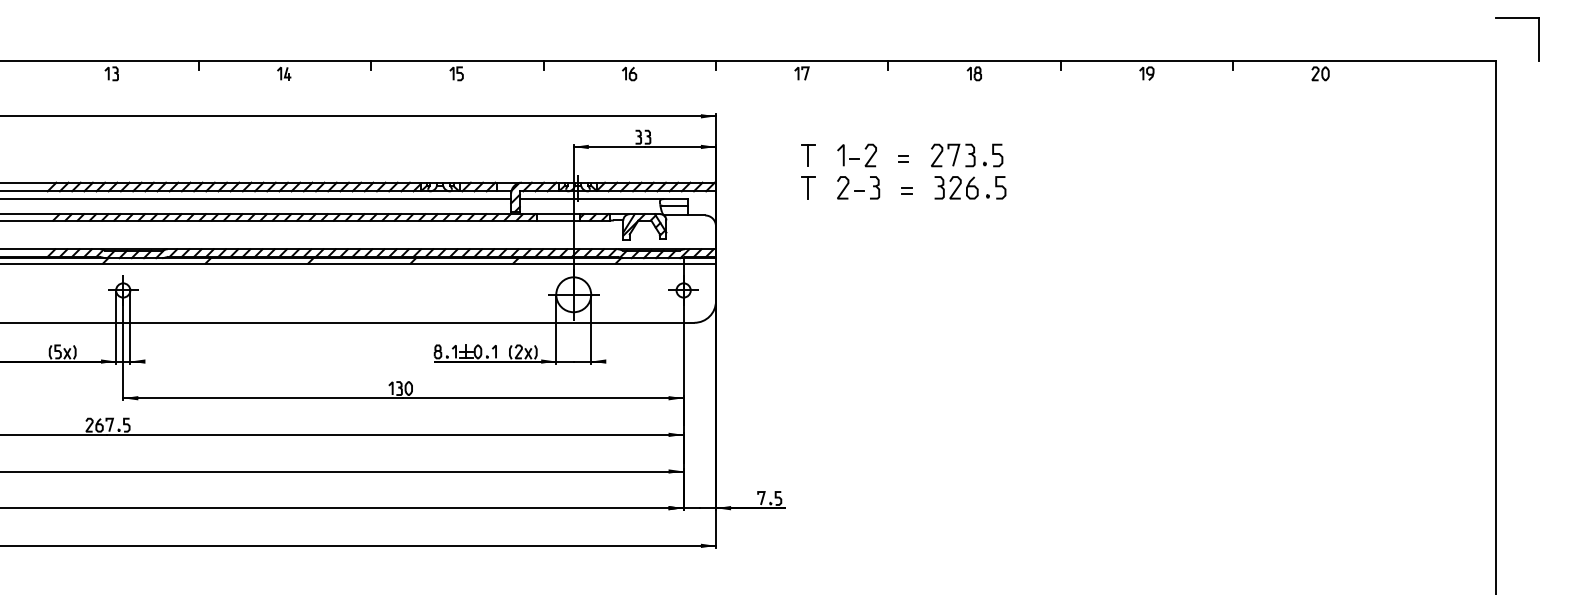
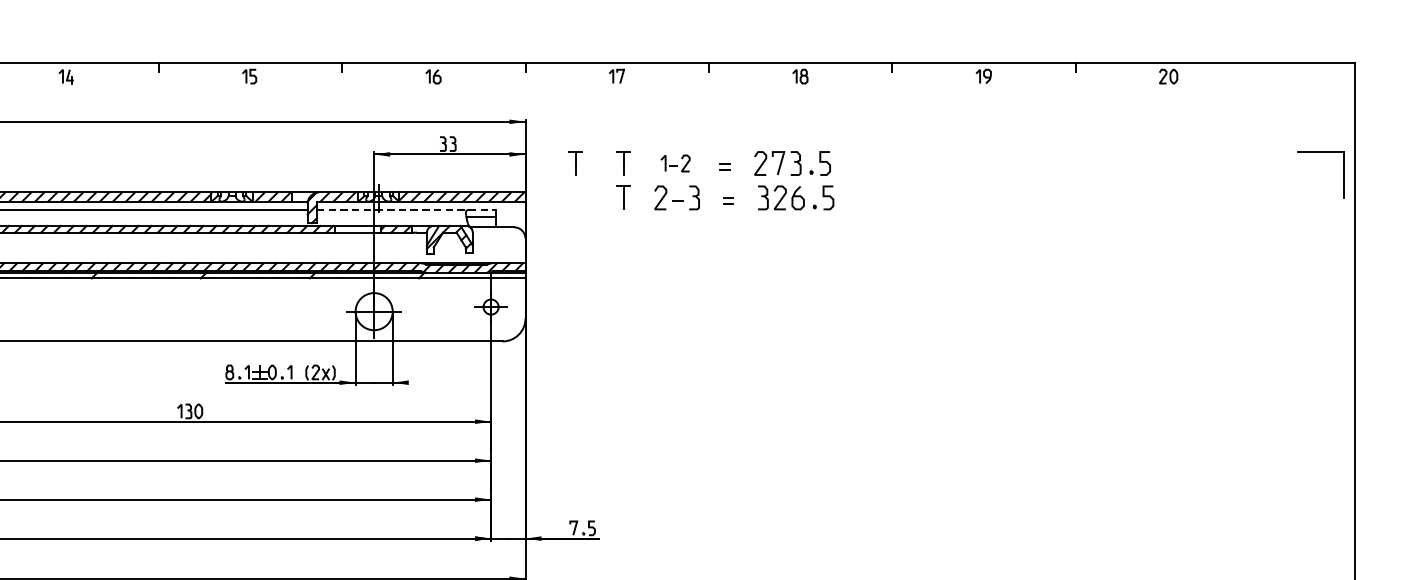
part: (1517, 18) -> (1320, 152), moved
part: (763, 155) -> (576, 163), added
part: (856, 155) -> (674, 163), size x0.7
line: (604, 199) -> (406, 210), solid -> dashed

